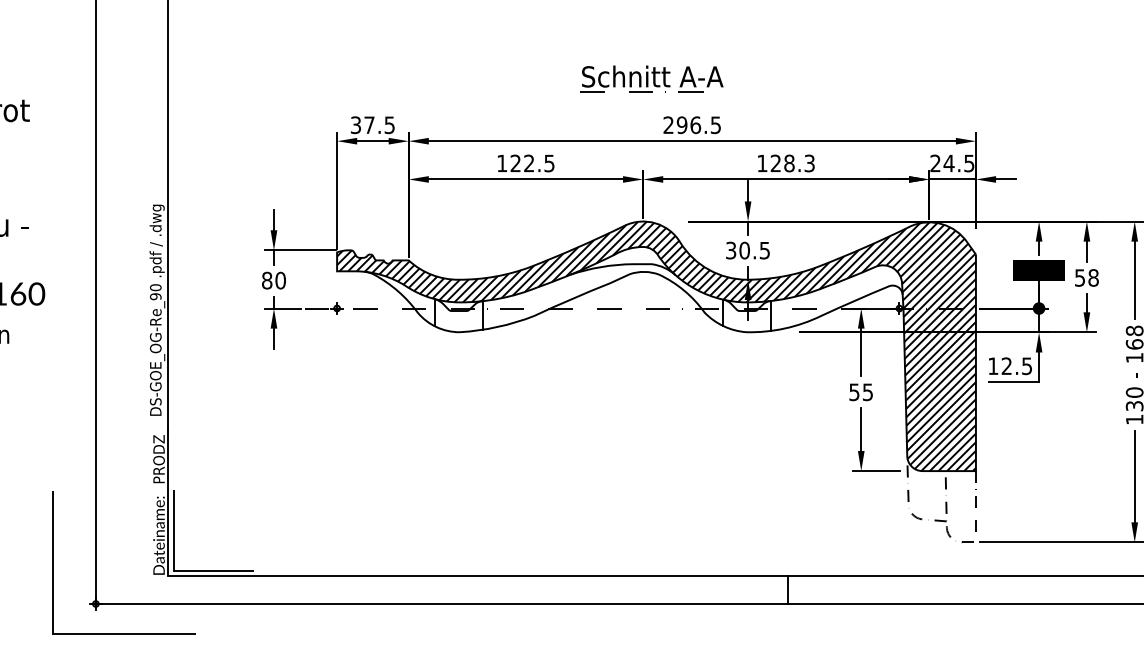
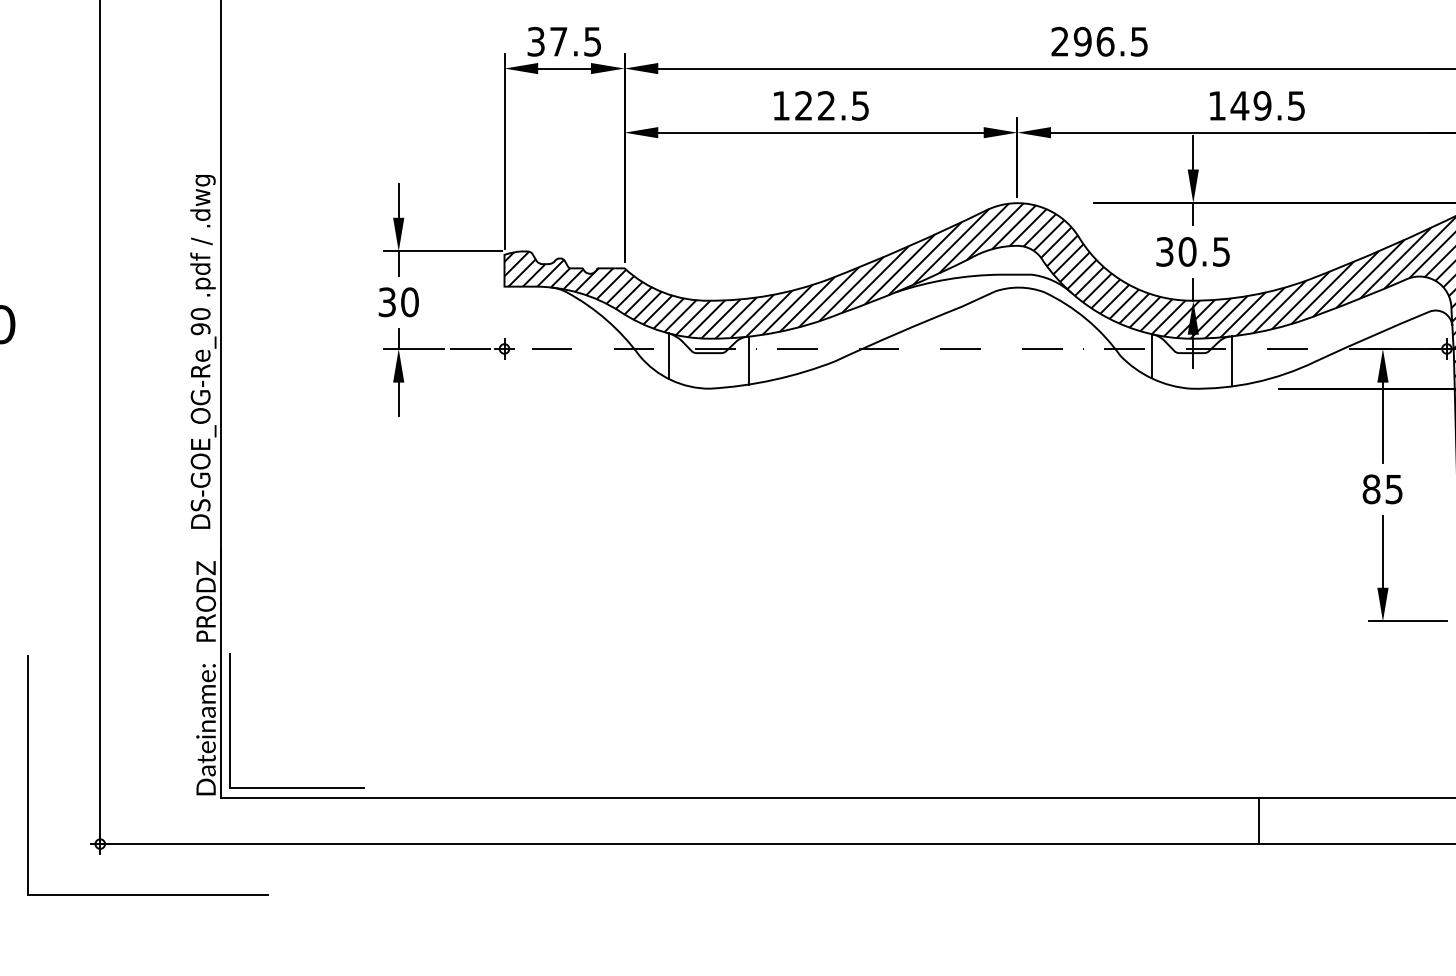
text: (792, 163) -> (1267, 105), 128.3 -> 149.5
text: (267, 280) -> (387, 302), 80 -> 30
text: (854, 392) -> (1371, 489), 55 -> 85

